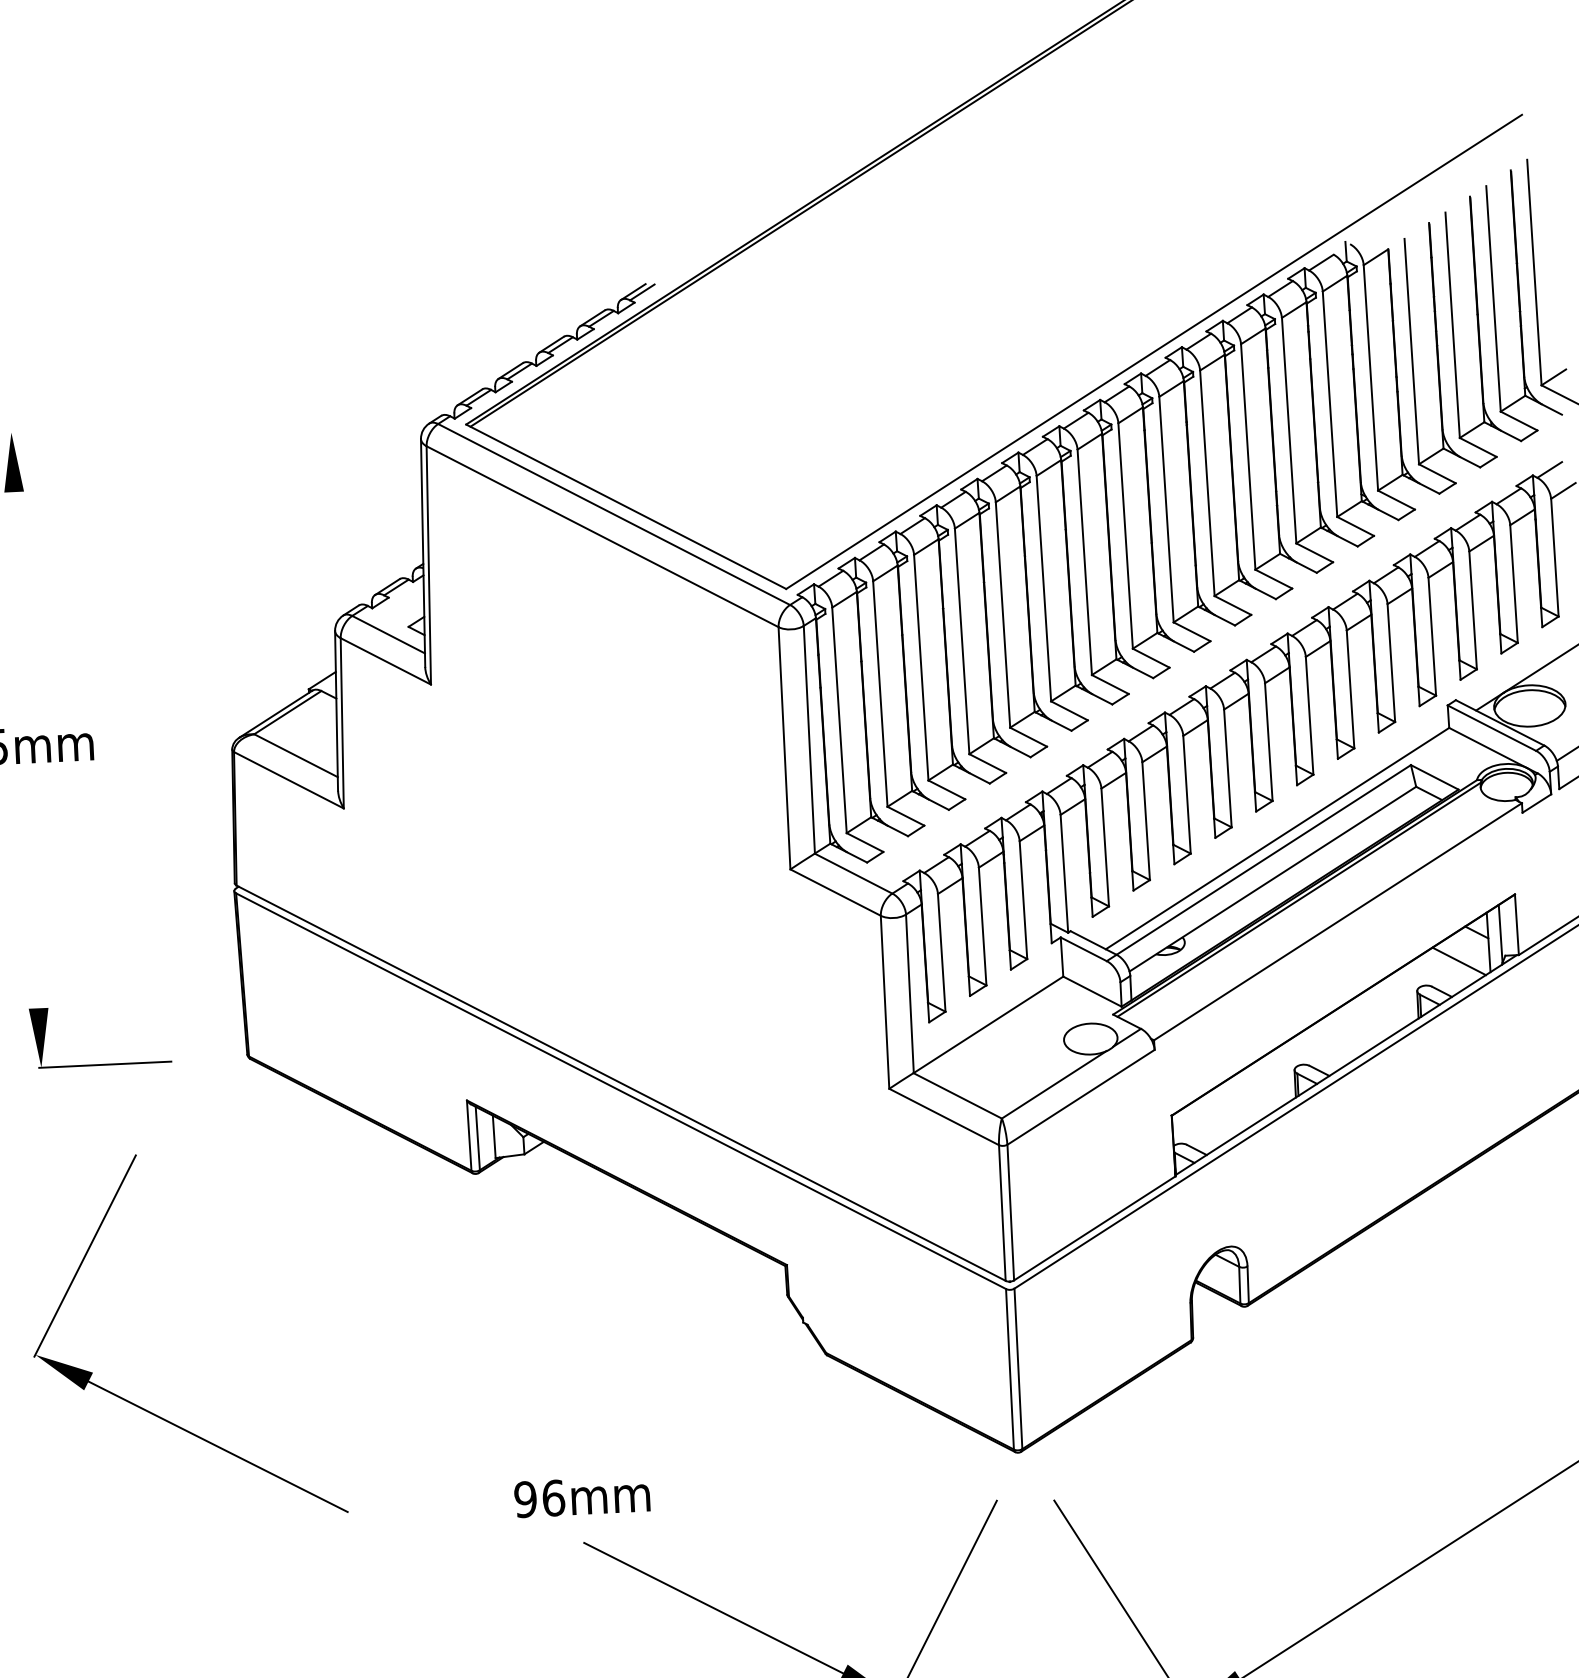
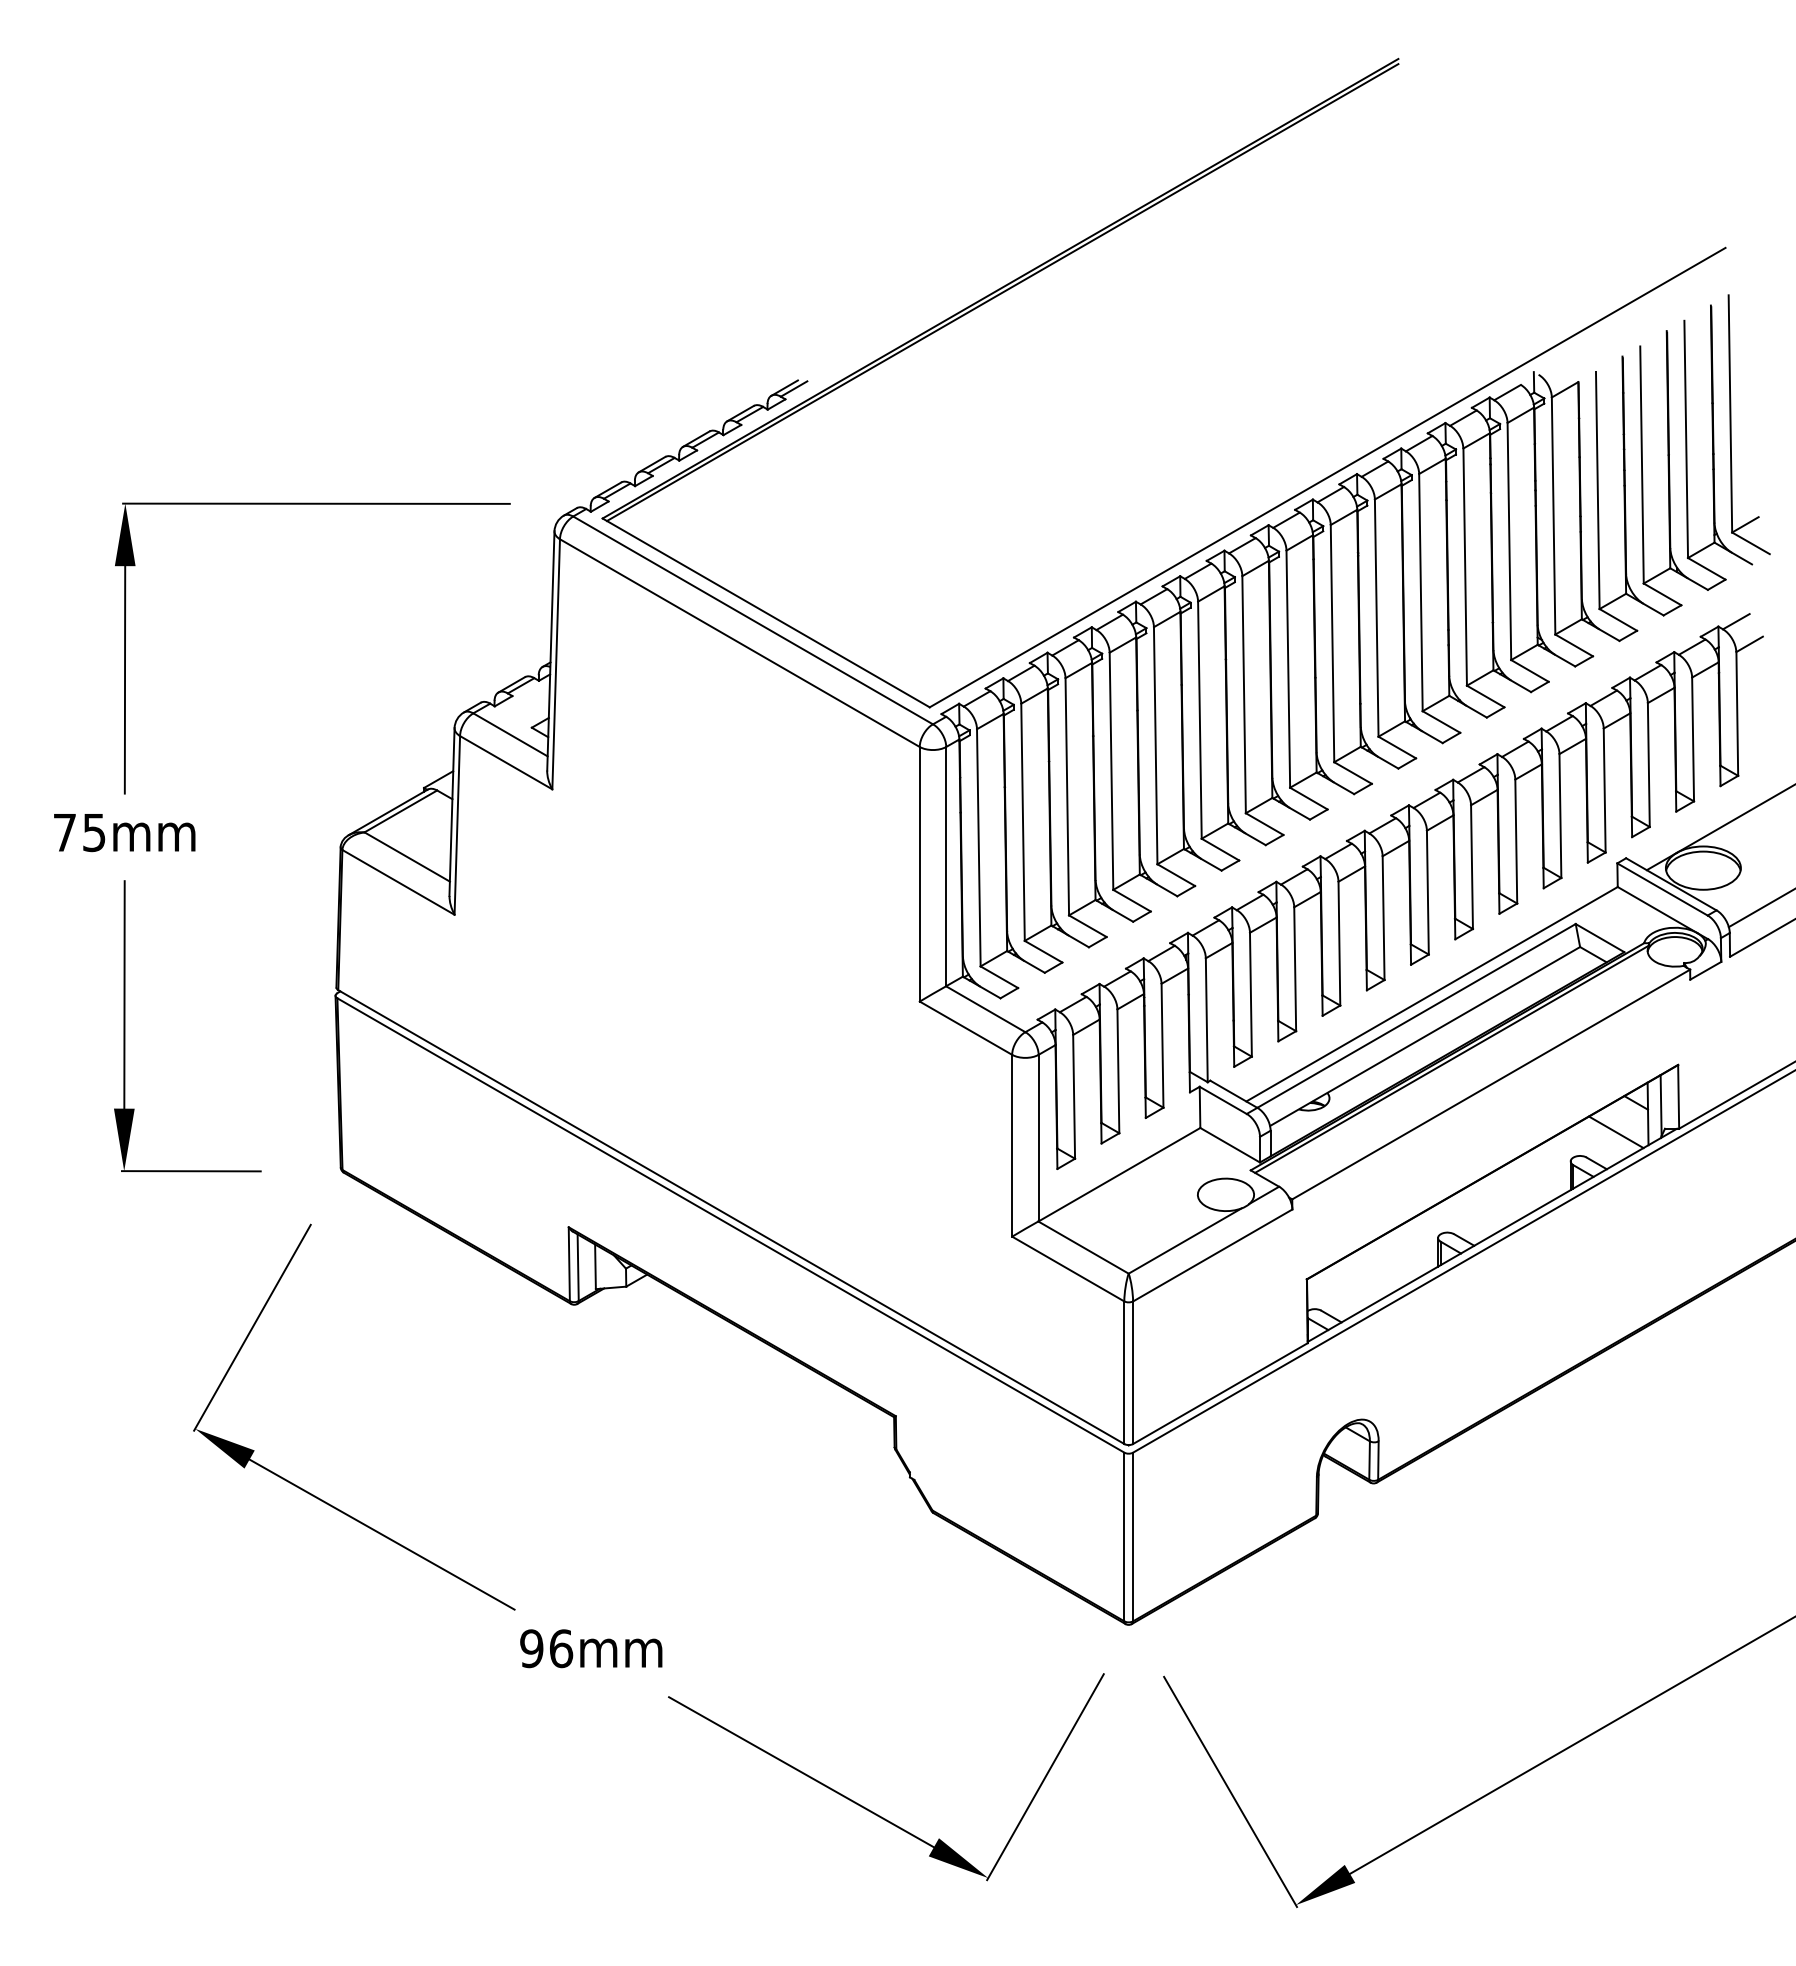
line: (193, 423) -> (316, 503), added
line: (18, 599) -> (124, 679), added
line: (33, 899) -> (124, 994), added
part: (146, 1409) -> (308, 1491), moved
text: (582, 1496) -> (591, 1648), moved

